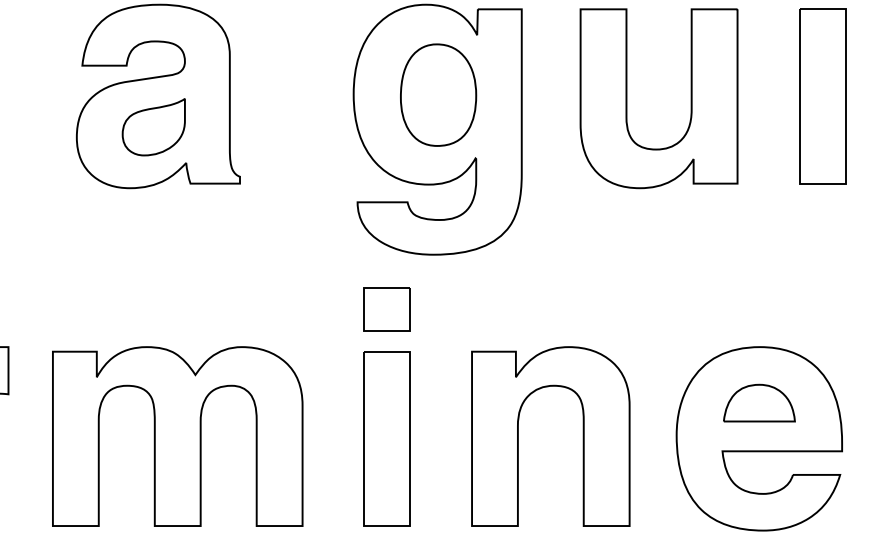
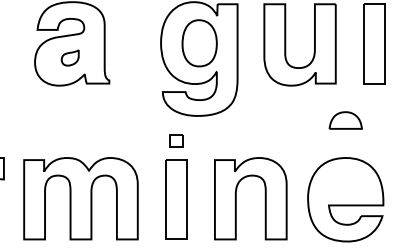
part: (154, 126) -> (70, 57), size x0.6
part: (387, 308) -> (176, 140), size x0.6
part: (758, 403) -> (345, 120), moved

